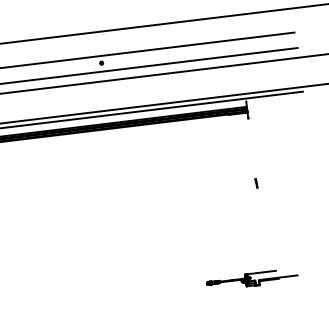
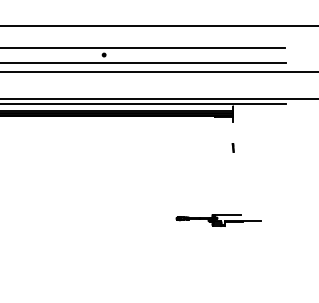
part: (255, 183) -> (232, 147), moved
part: (252, 280) -> (218, 220), moved

